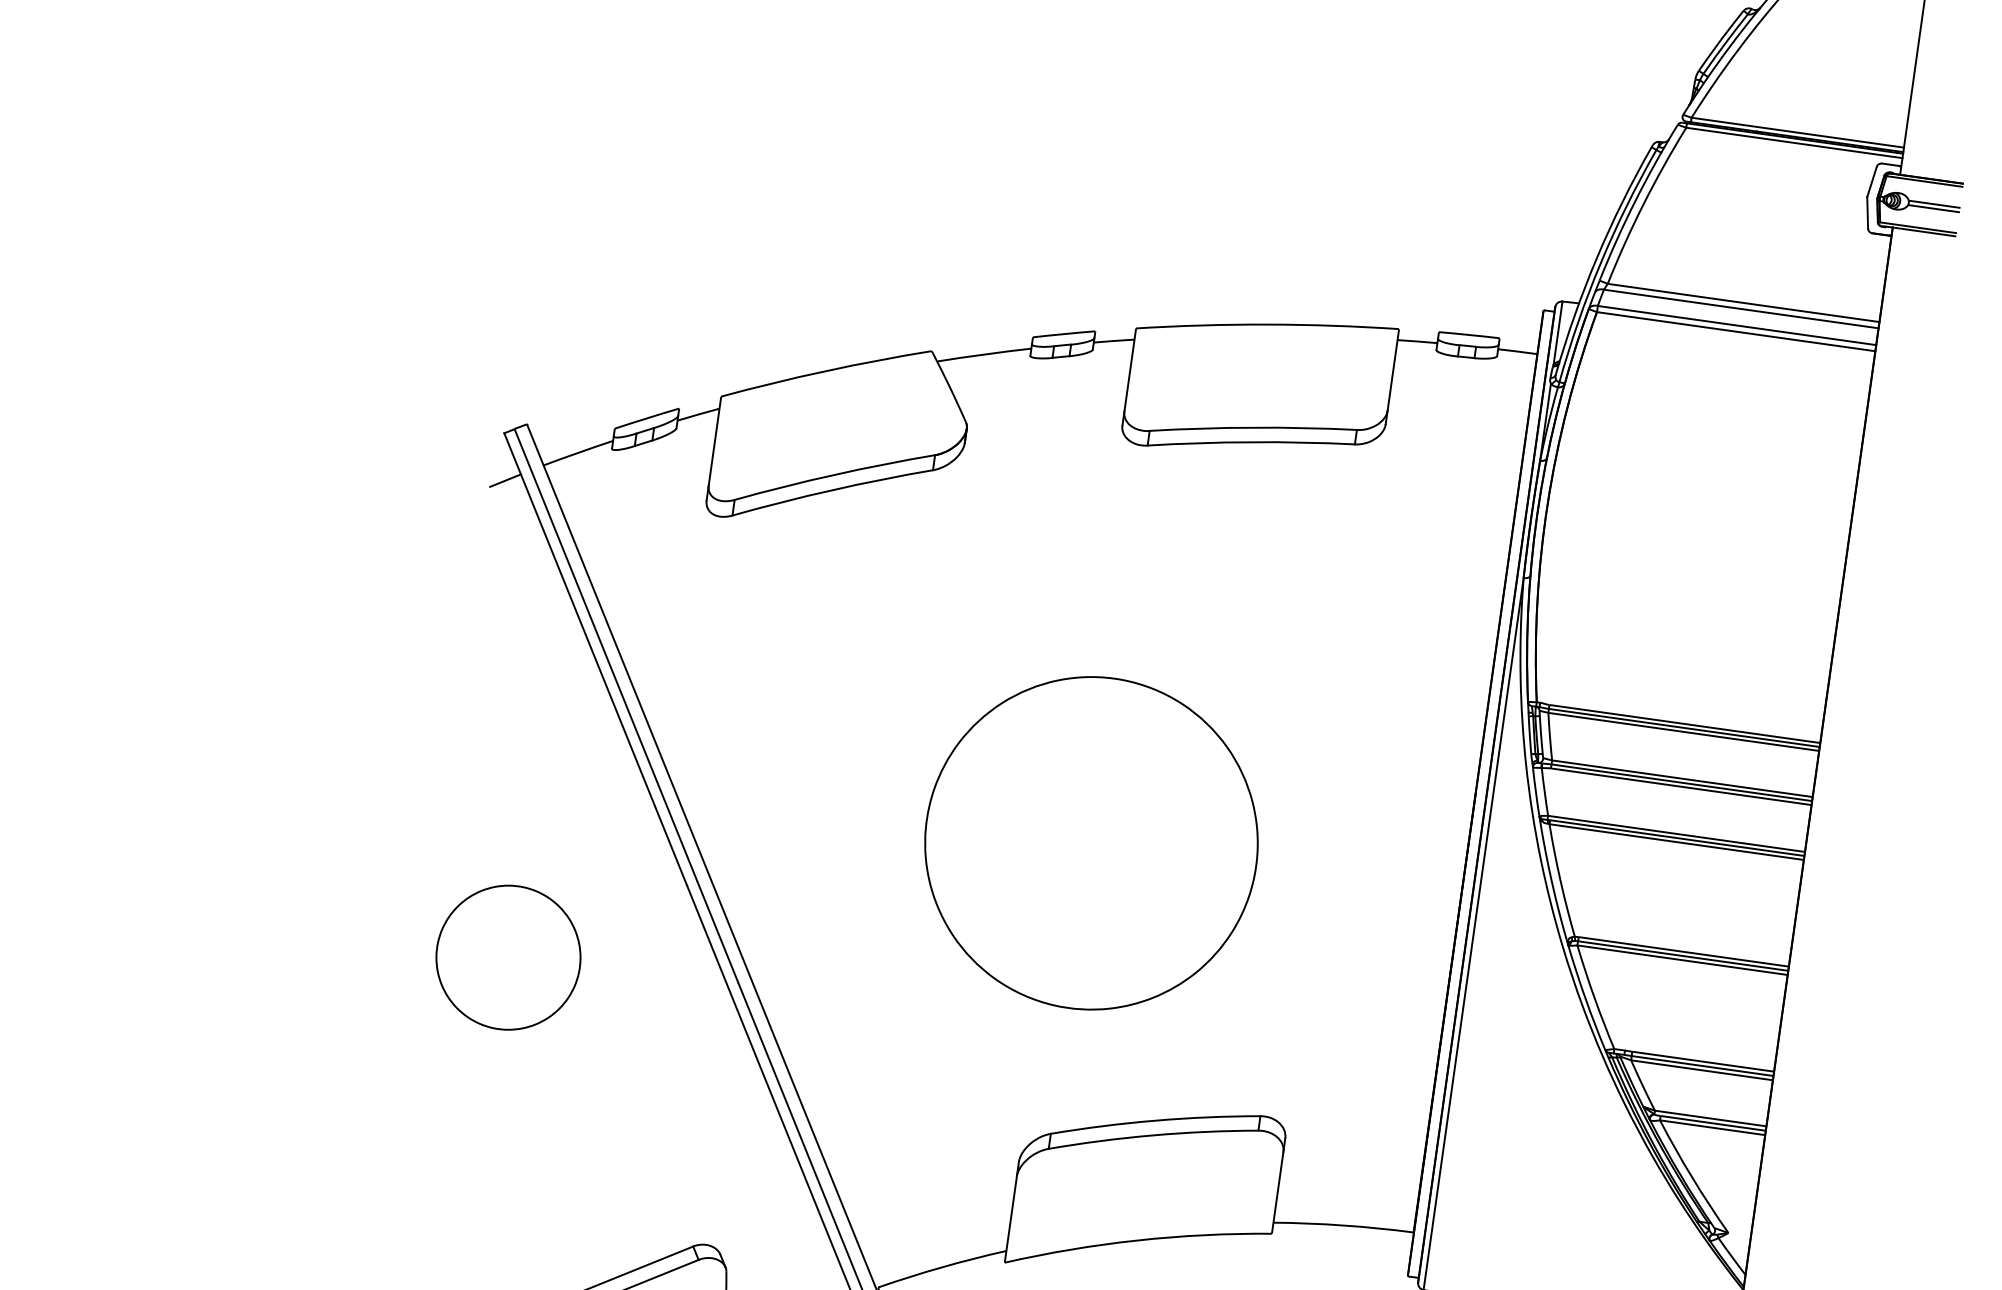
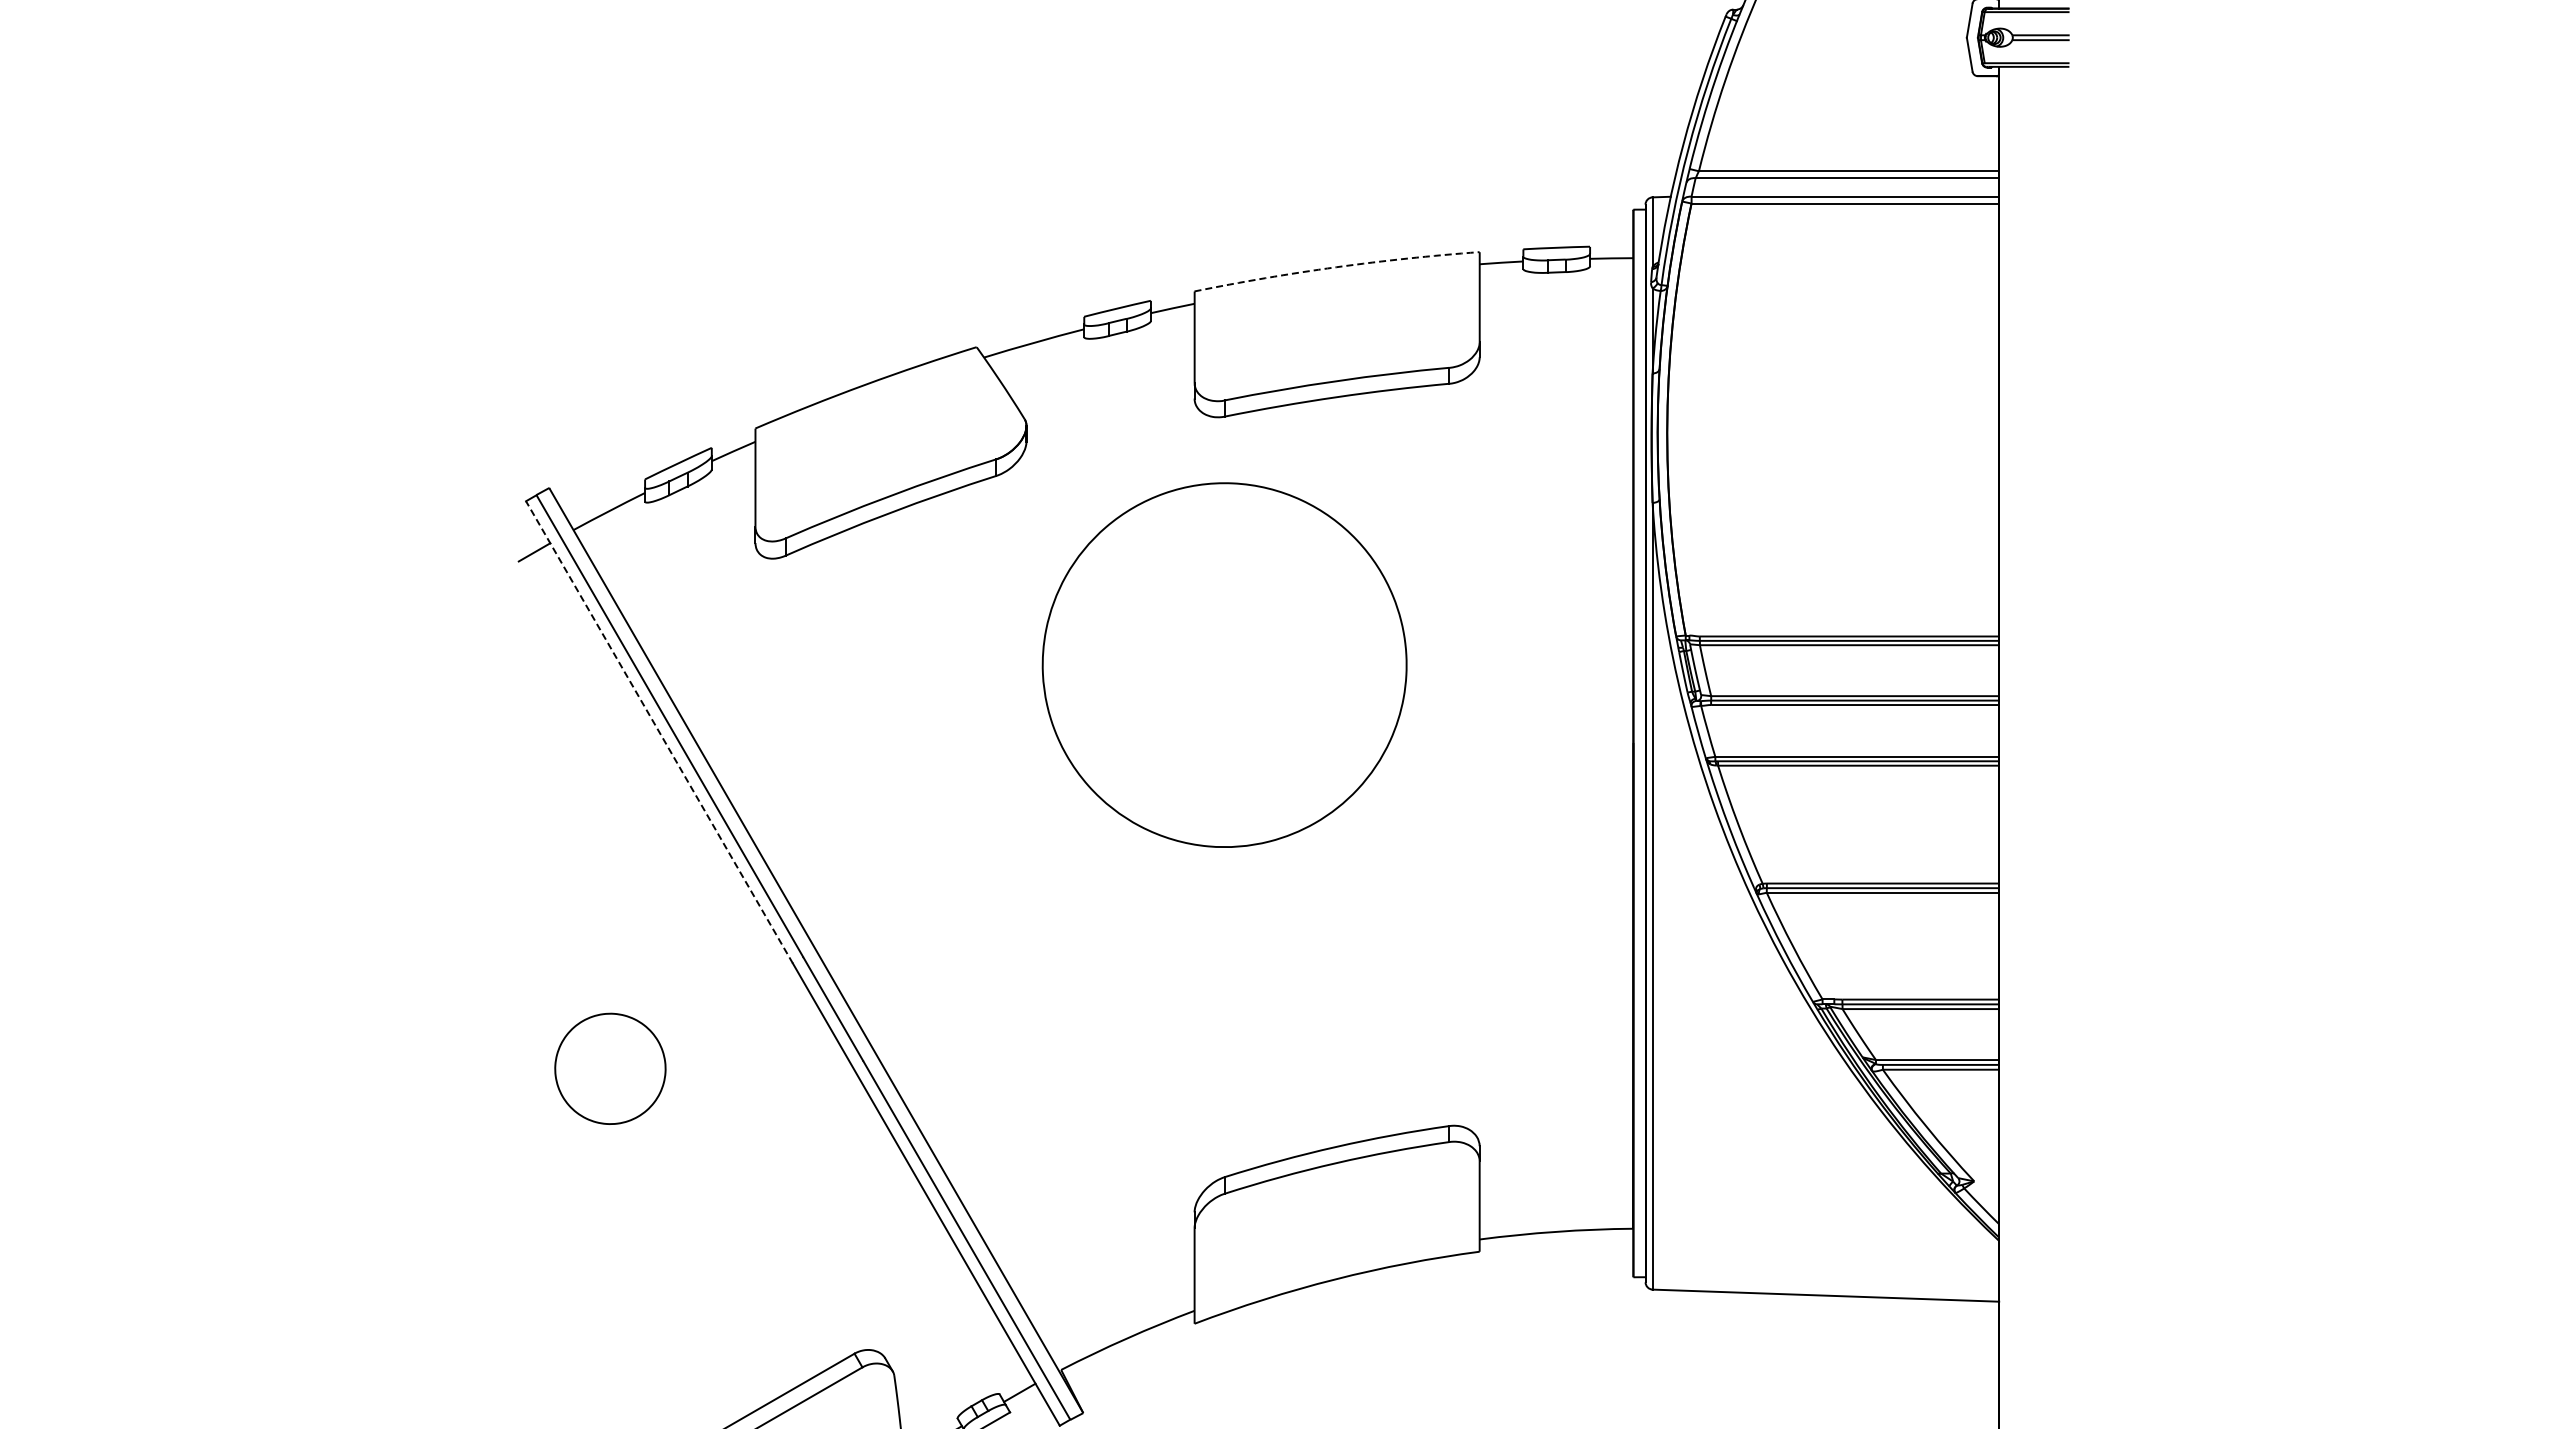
arc: (1267, 324) -> (1336, 267), solid -> dashed
line: (595, 659) -> (659, 732), solid -> dashed
part: (1091, 842) -> (1224, 664), moved
part: (508, 957) -> (610, 1068), size x0.7

